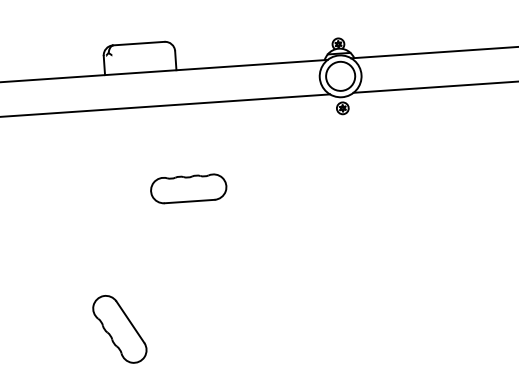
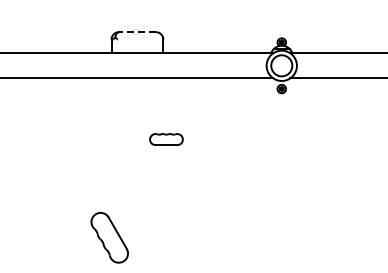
line: (138, 44) -> (137, 32), solid -> dashed
part: (188, 188) -> (166, 139), size x0.6

